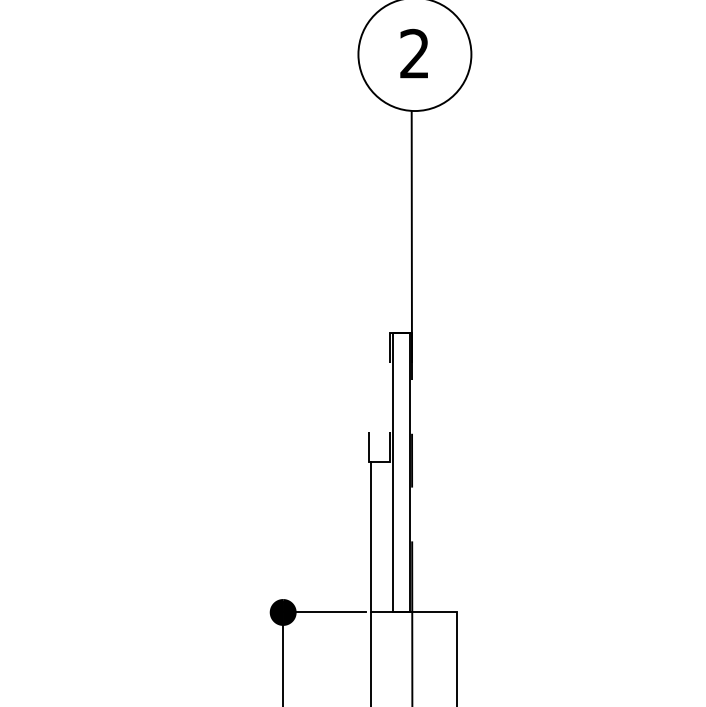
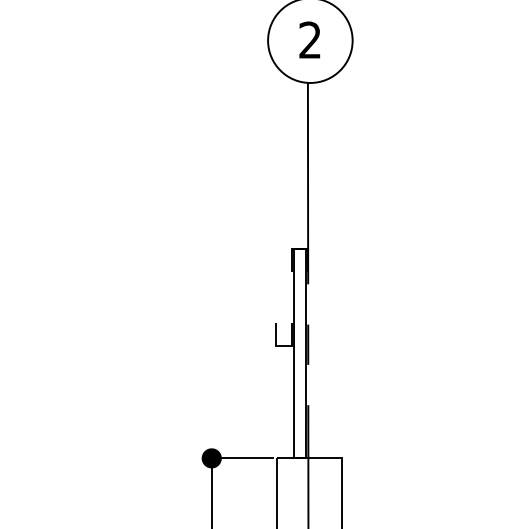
line: (370, 536) -> (277, 401), removed

